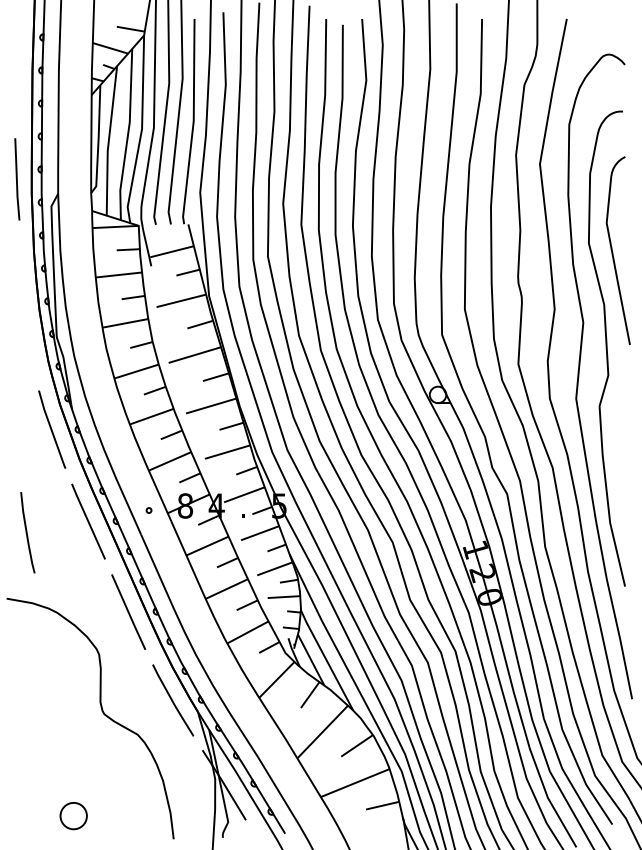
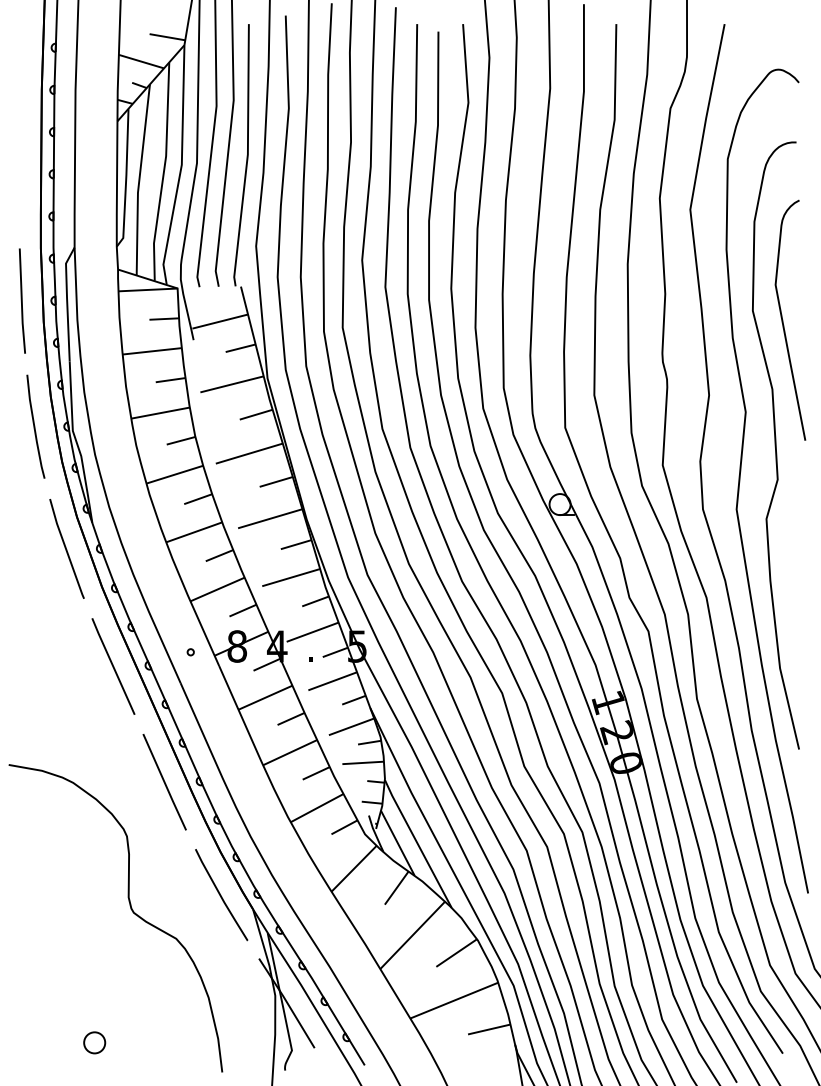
line: (16, 178) -> (21, 300), moved
line: (27, 532) -> (35, 426), moved
circle: (73, 815) -> (94, 1042), size x0.62

